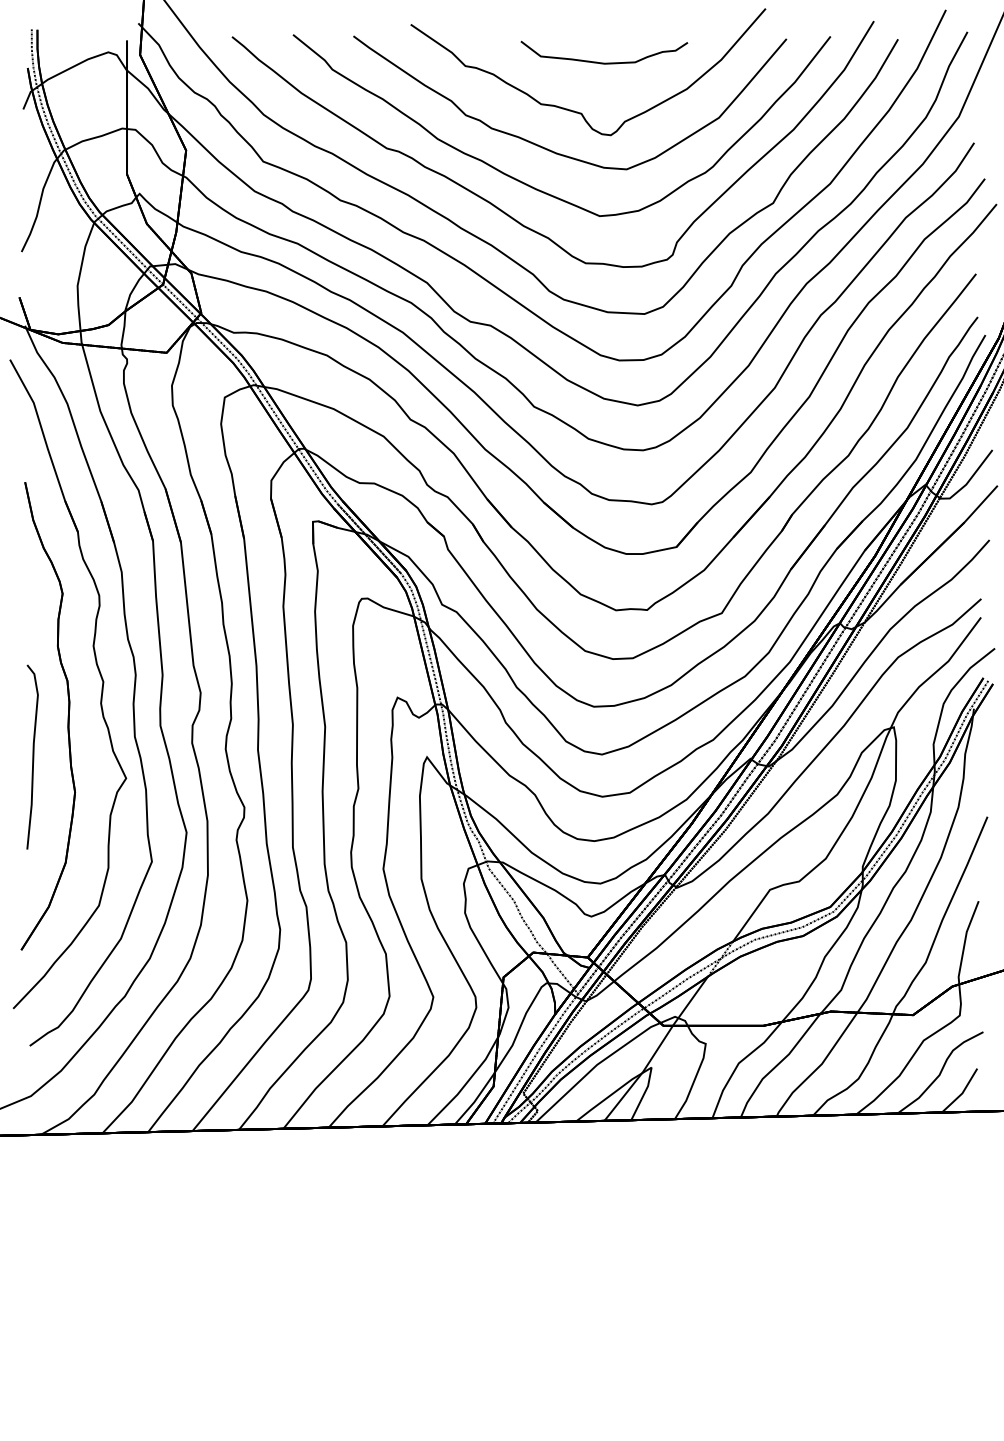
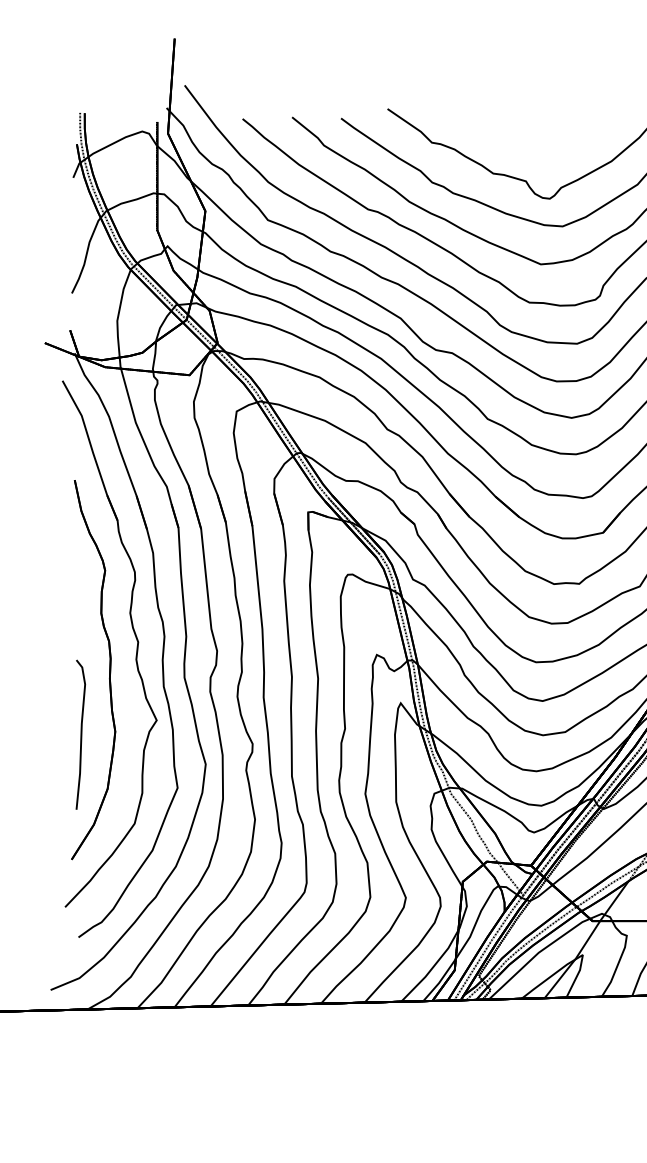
part: (604, 62) -> (544, 139), removed
part: (32, 756) -> (80, 734), moved

